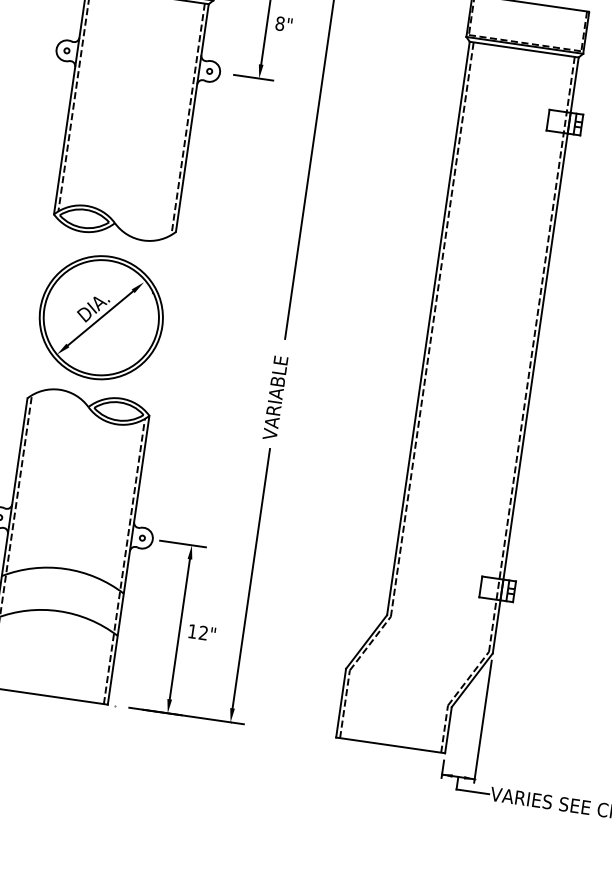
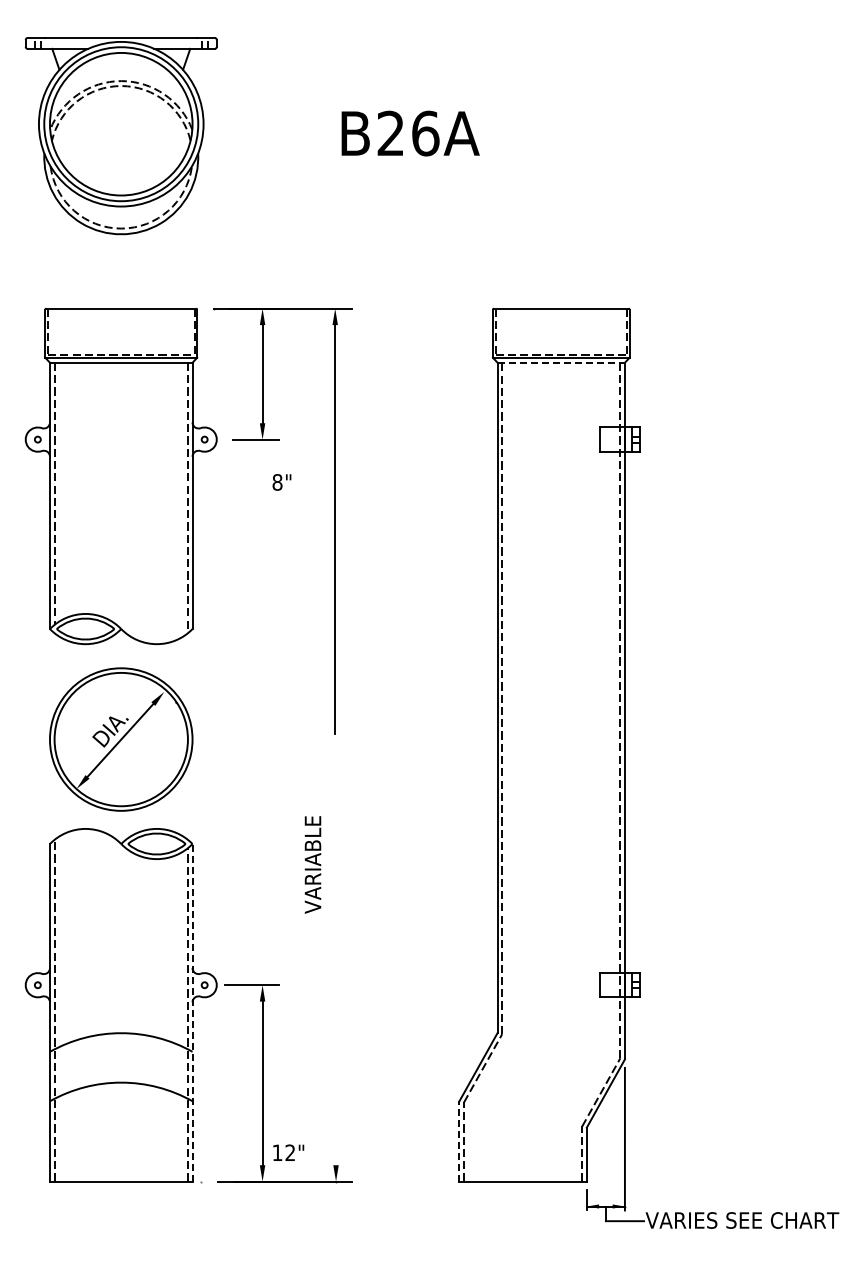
text: (283, 24) -> (281, 482), moved
line: (524, 49) -> (561, 362), solid -> dashed
text: (275, 397) -> (312, 864), moved
line: (128, 559) -> (192, 1012), solid -> dashed
line: (251, 578) -> (336, 1013), removed
text: (202, 632) -> (288, 1152), moved
line: (341, 702) -> (459, 1140), solid -> dashed

